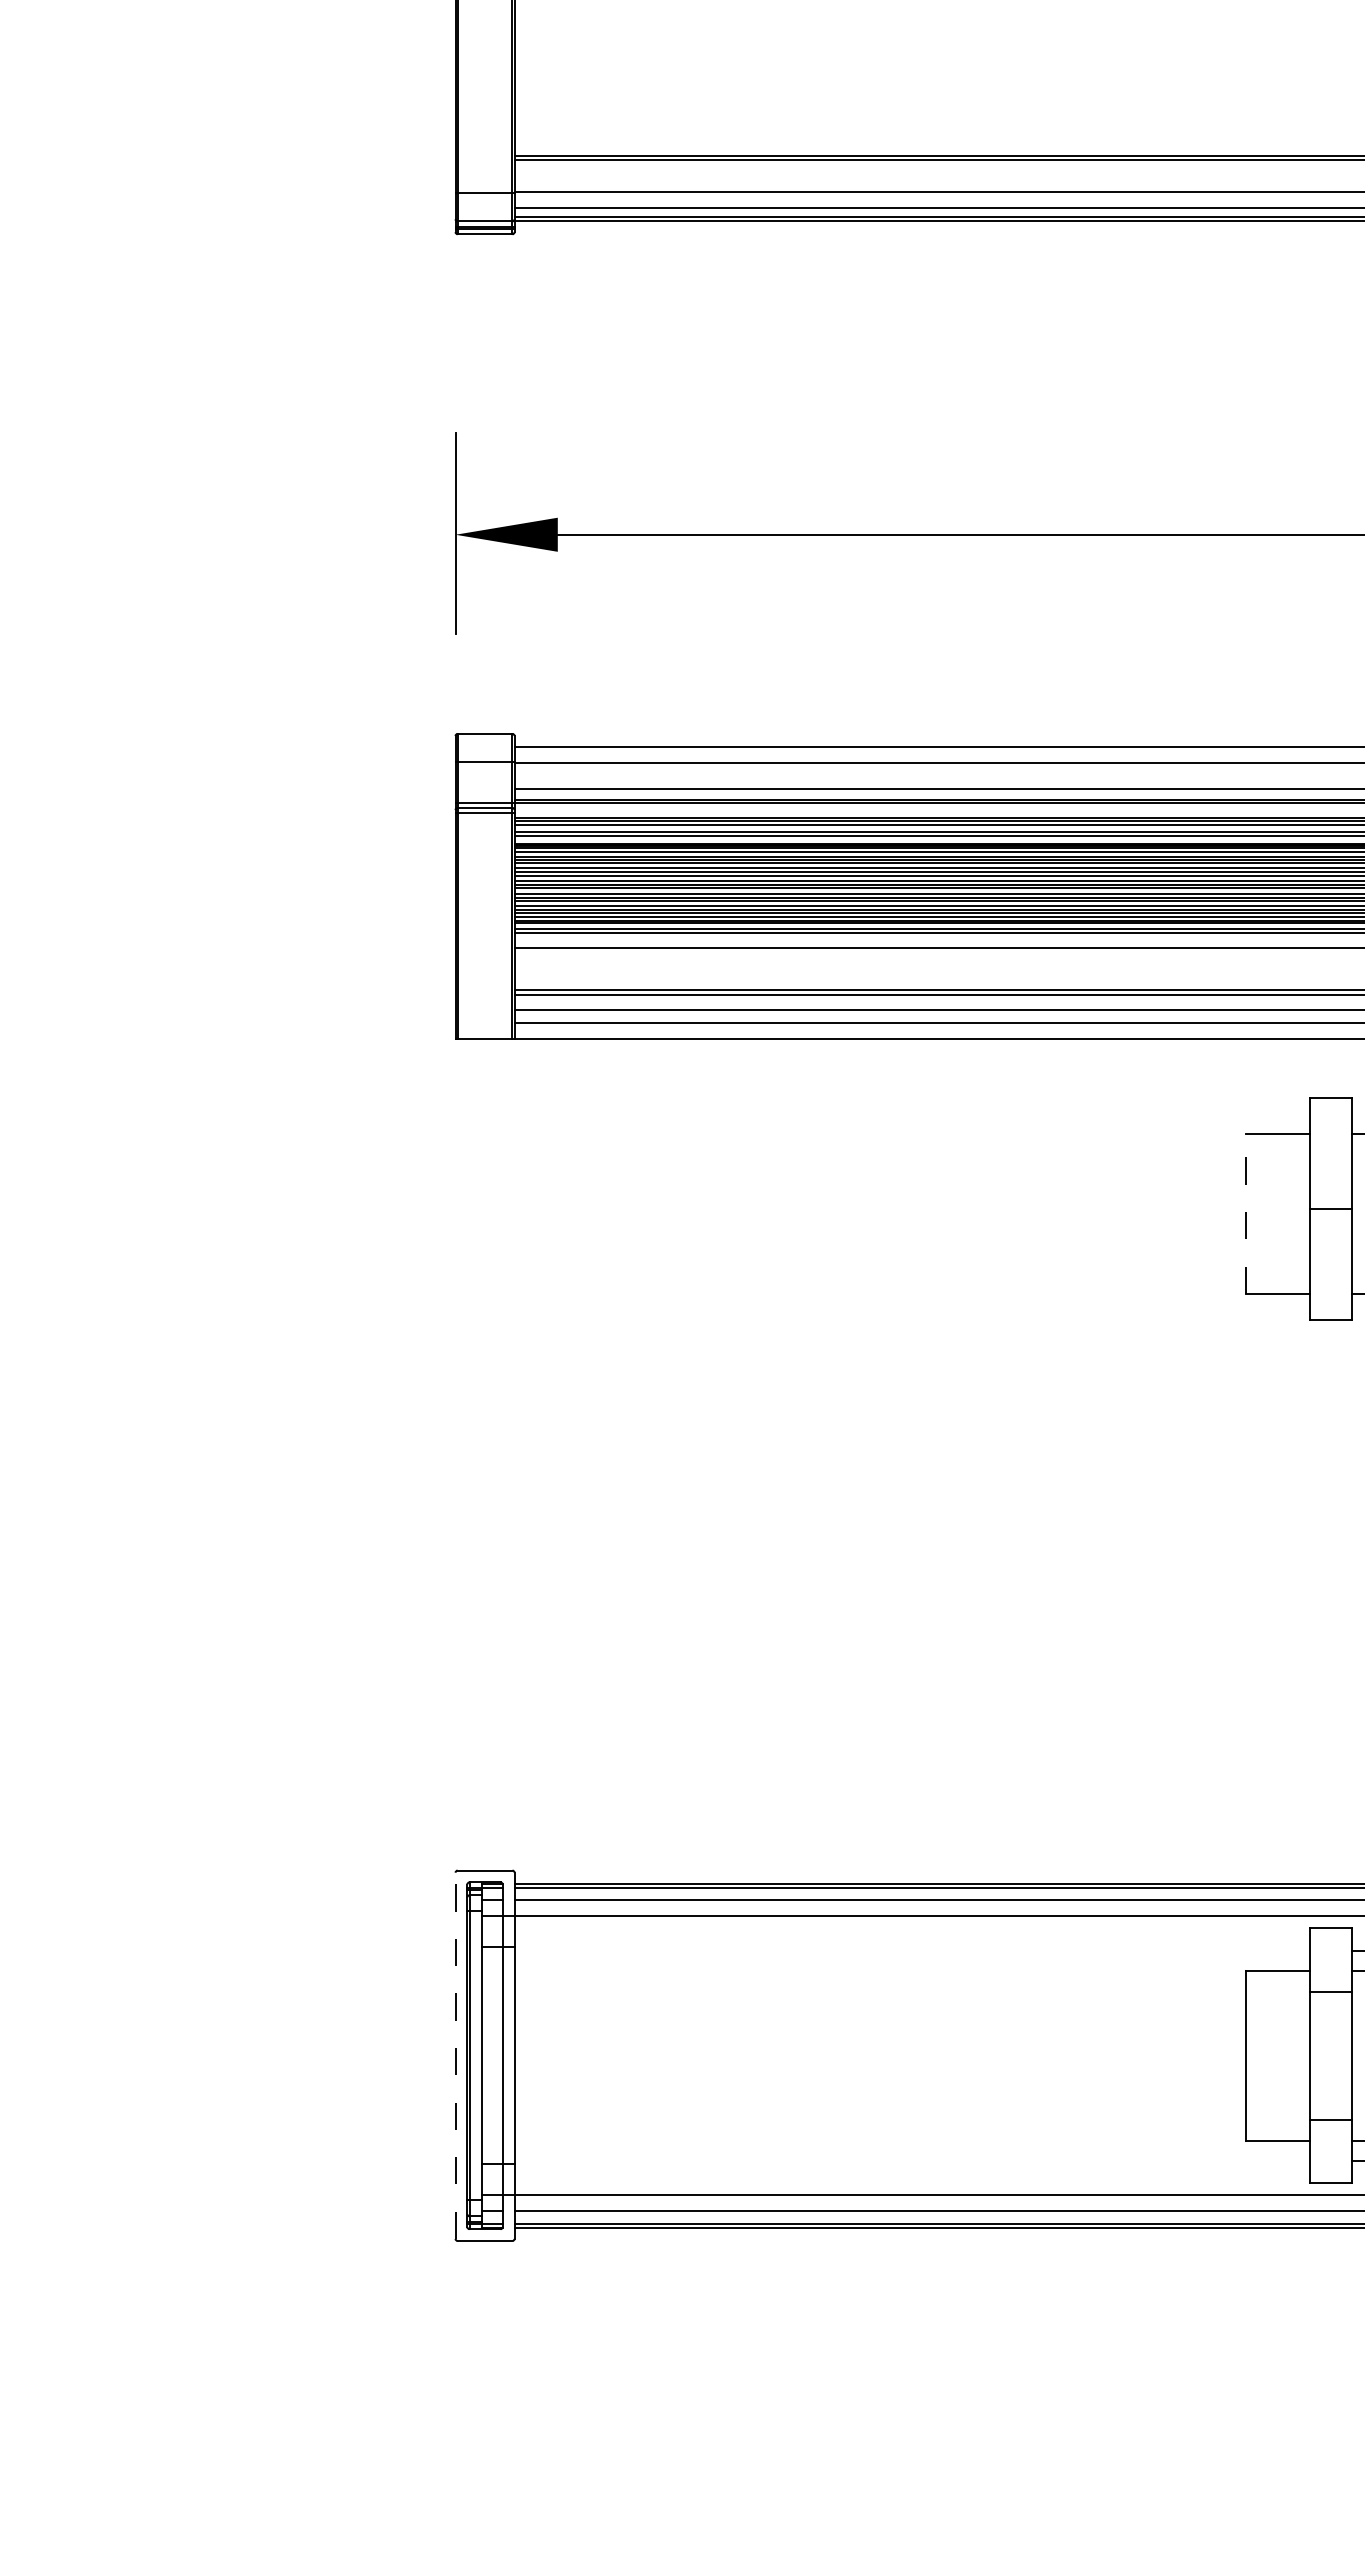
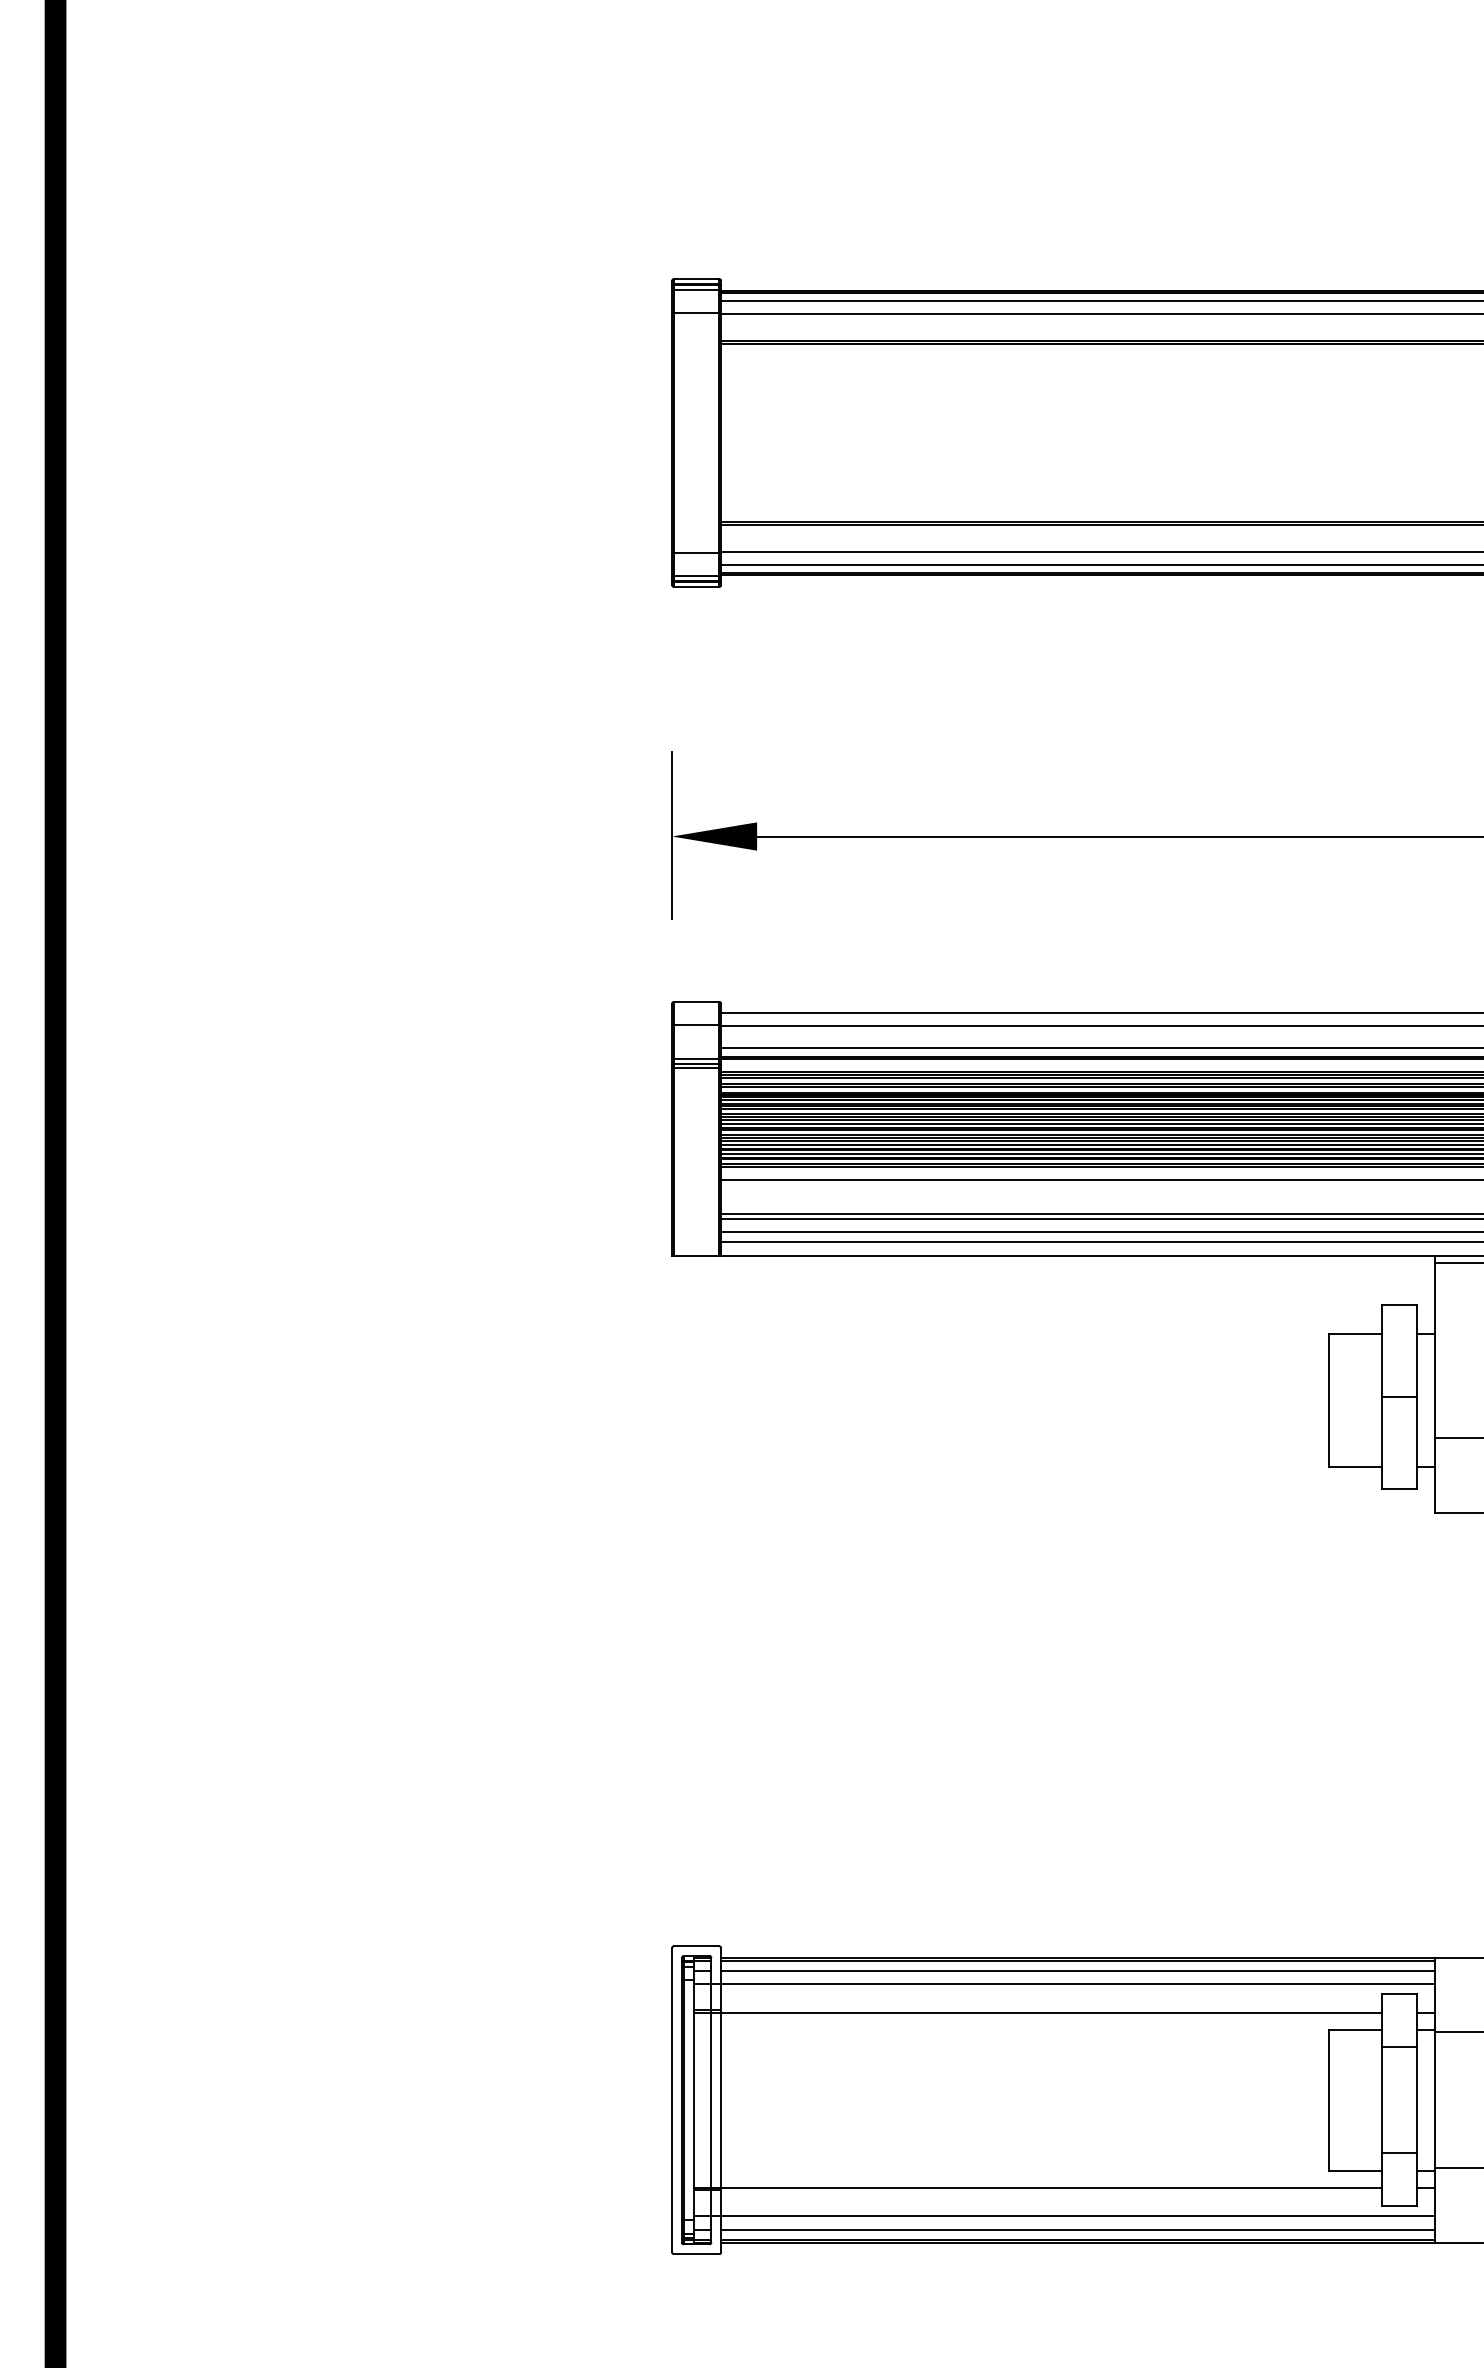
line: (1245, 1213) -> (1328, 1400), dashed -> solid
line: (896, 1950) -> (1038, 2012), added
line: (455, 2054) -> (672, 2099), dashed -> solid
line: (896, 2160) -> (1038, 2187), added

